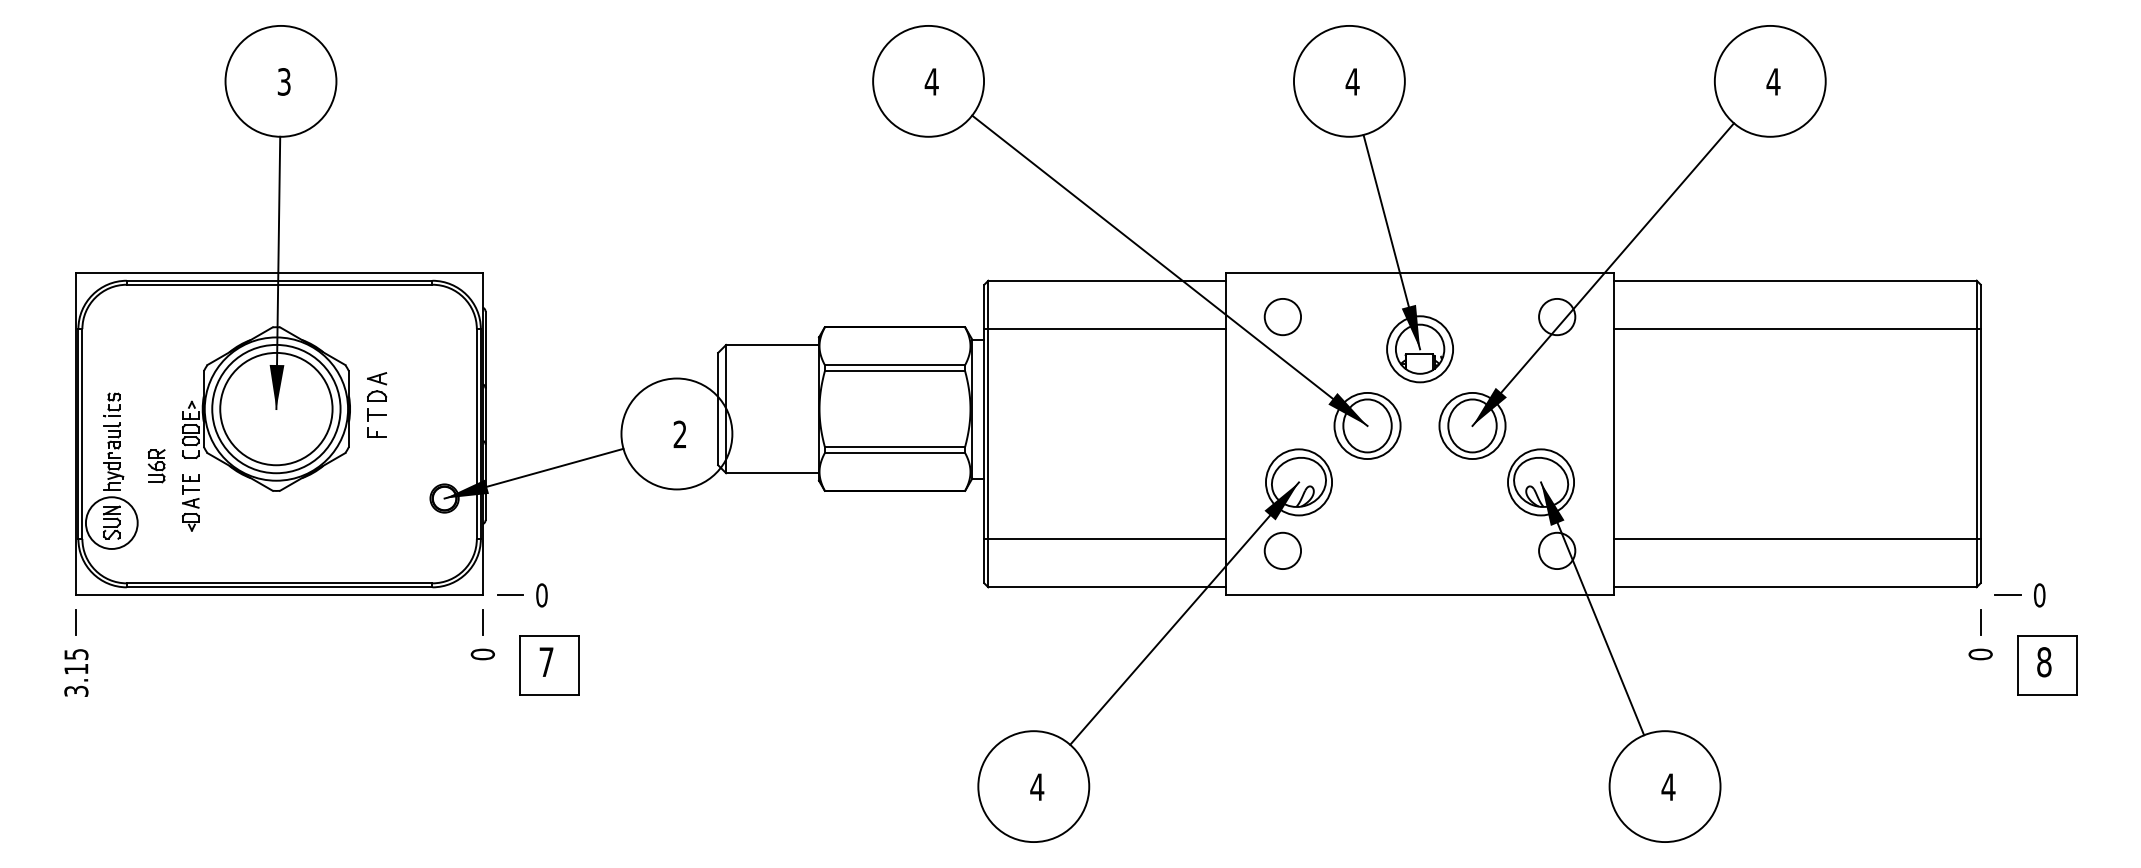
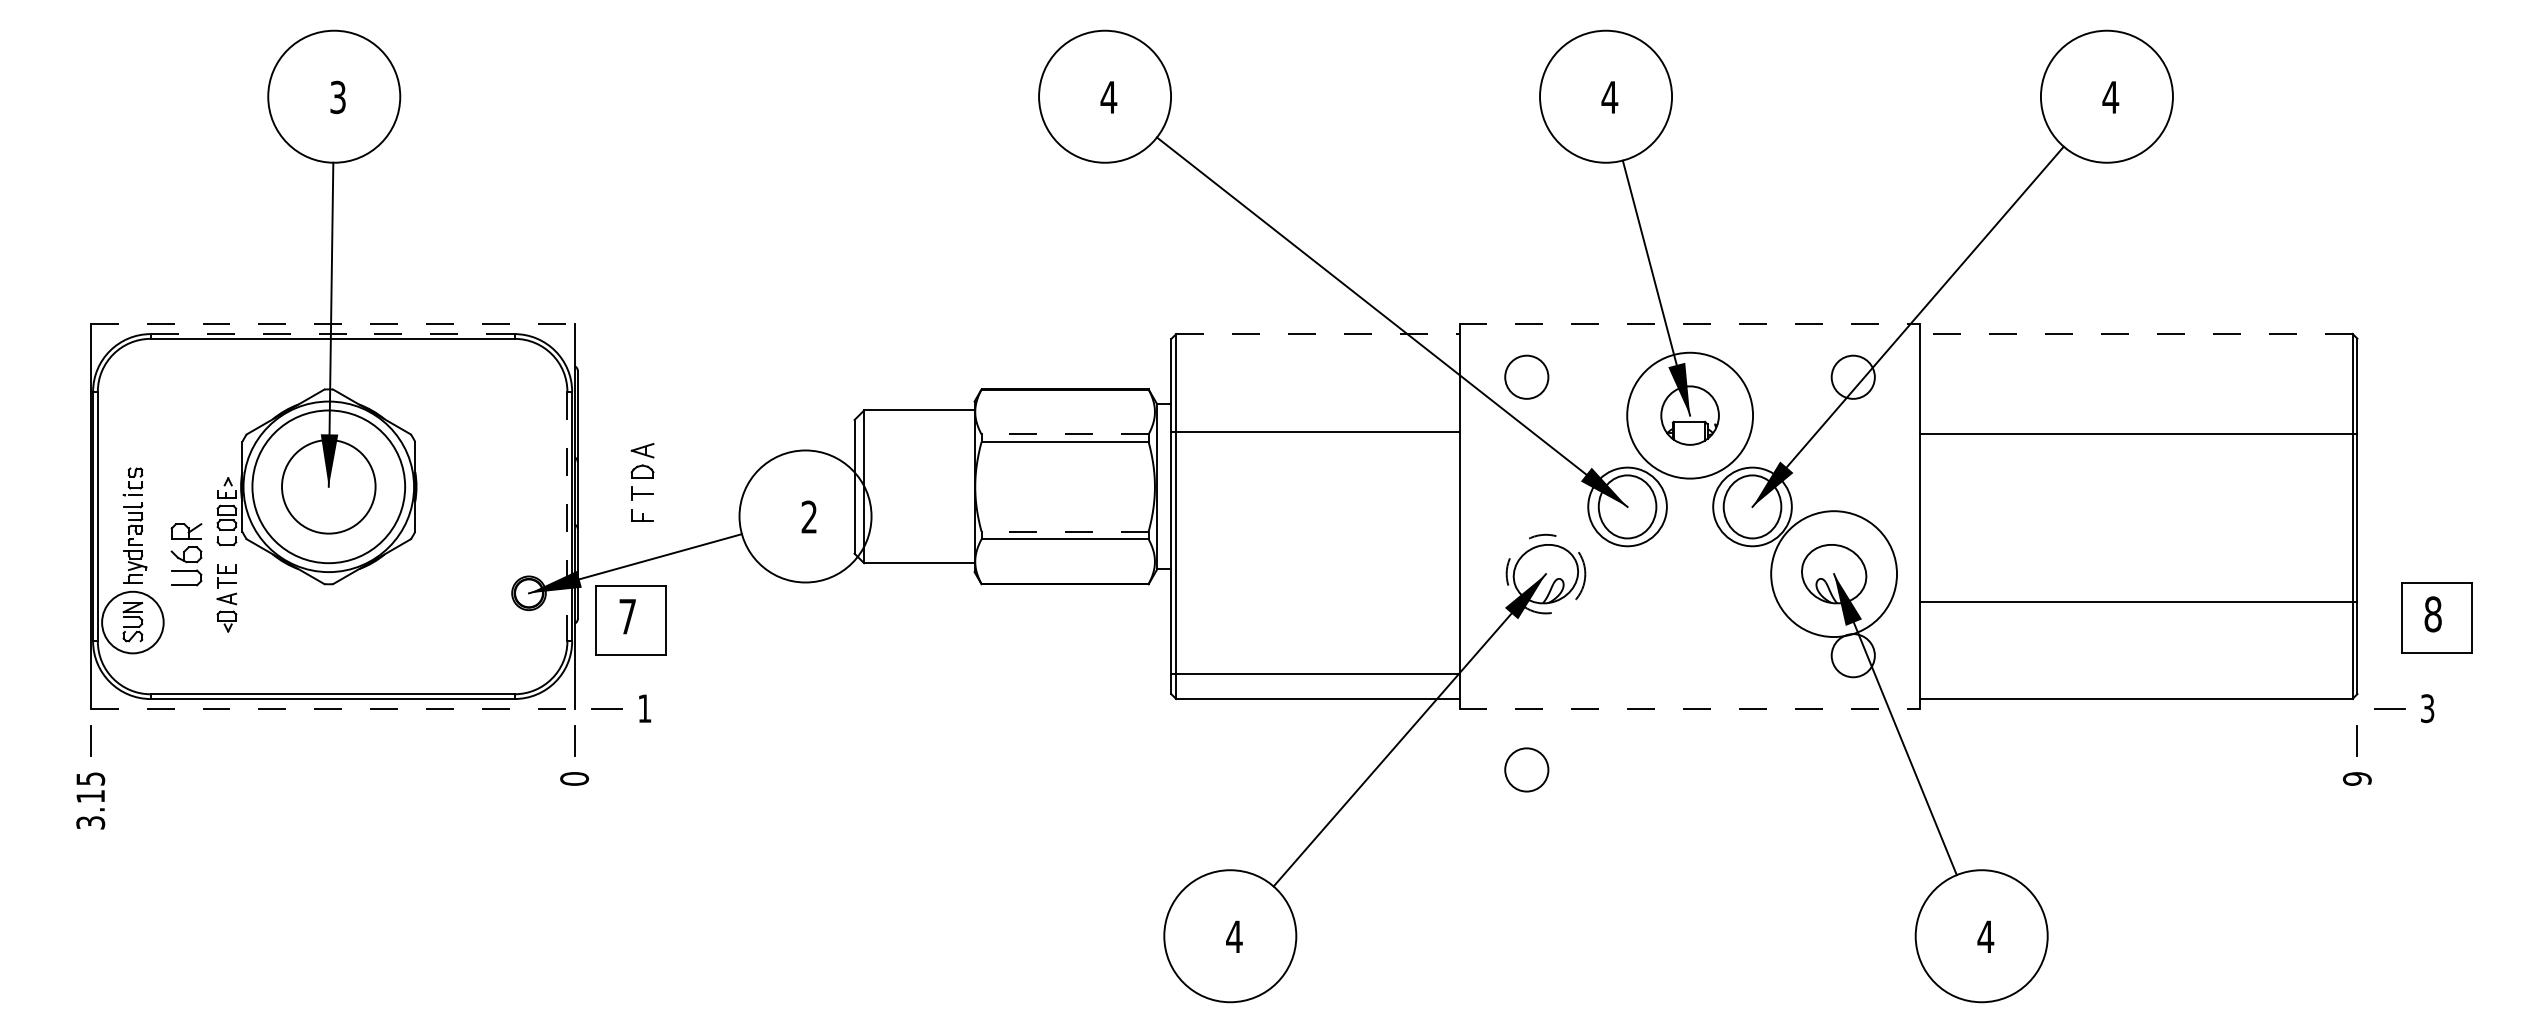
line: (280, 272) -> (333, 324), solid -> dashed
line: (1419, 272) -> (1689, 324), solid -> dashed
line: (279, 280) -> (332, 333), solid -> dashed
line: (1107, 280) -> (1318, 333), solid -> dashed
line: (1795, 280) -> (2136, 333), solid -> dashed
line: (1105, 329) -> (1315, 432), moved
line: (1796, 329) -> (2138, 434), moved
circle: (1420, 349) -> (1690, 415), size x1.6
line: (894, 365) -> (1064, 434), solid -> dashed
part: (377, 404) -> (643, 481), moved
circle: (276, 408) -> (328, 486), size x0.7
line: (476, 434) -> (566, 517), solid -> dashed
line: (894, 446) -> (1064, 531), solid -> dashed
part: (156, 466) -> (186, 555), size x1.6
circle: (1298, 482) -> (1545, 574), solid -> dashed
circle: (1541, 482) -> (1834, 574), size x1.6
line: (1105, 538) -> (1315, 673), moved
line: (1796, 538) -> (2138, 601), moved
circle: (1282, 550) -> (1526, 769), moved
line: (280, 595) -> (333, 708), solid -> dashed
text: (541, 595) -> (644, 708), 0 -> 1
line: (1419, 595) -> (1689, 708), solid -> dashed
text: (2039, 595) -> (2427, 708), 0 -> 3
text: (1980, 654) -> (2357, 778), 0 -> 9
part: (549, 665) -> (631, 620), moved
part: (2047, 665) -> (2436, 618), moved

